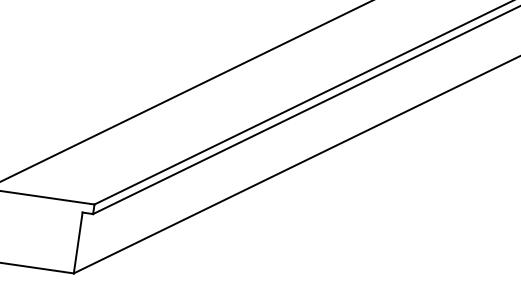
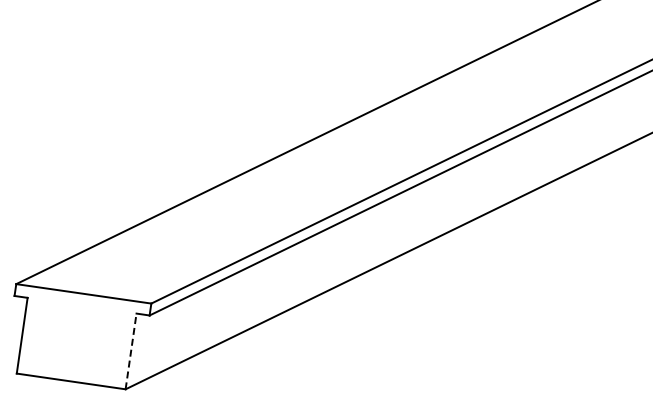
line: (78, 242) -> (131, 350), solid -> dashed

